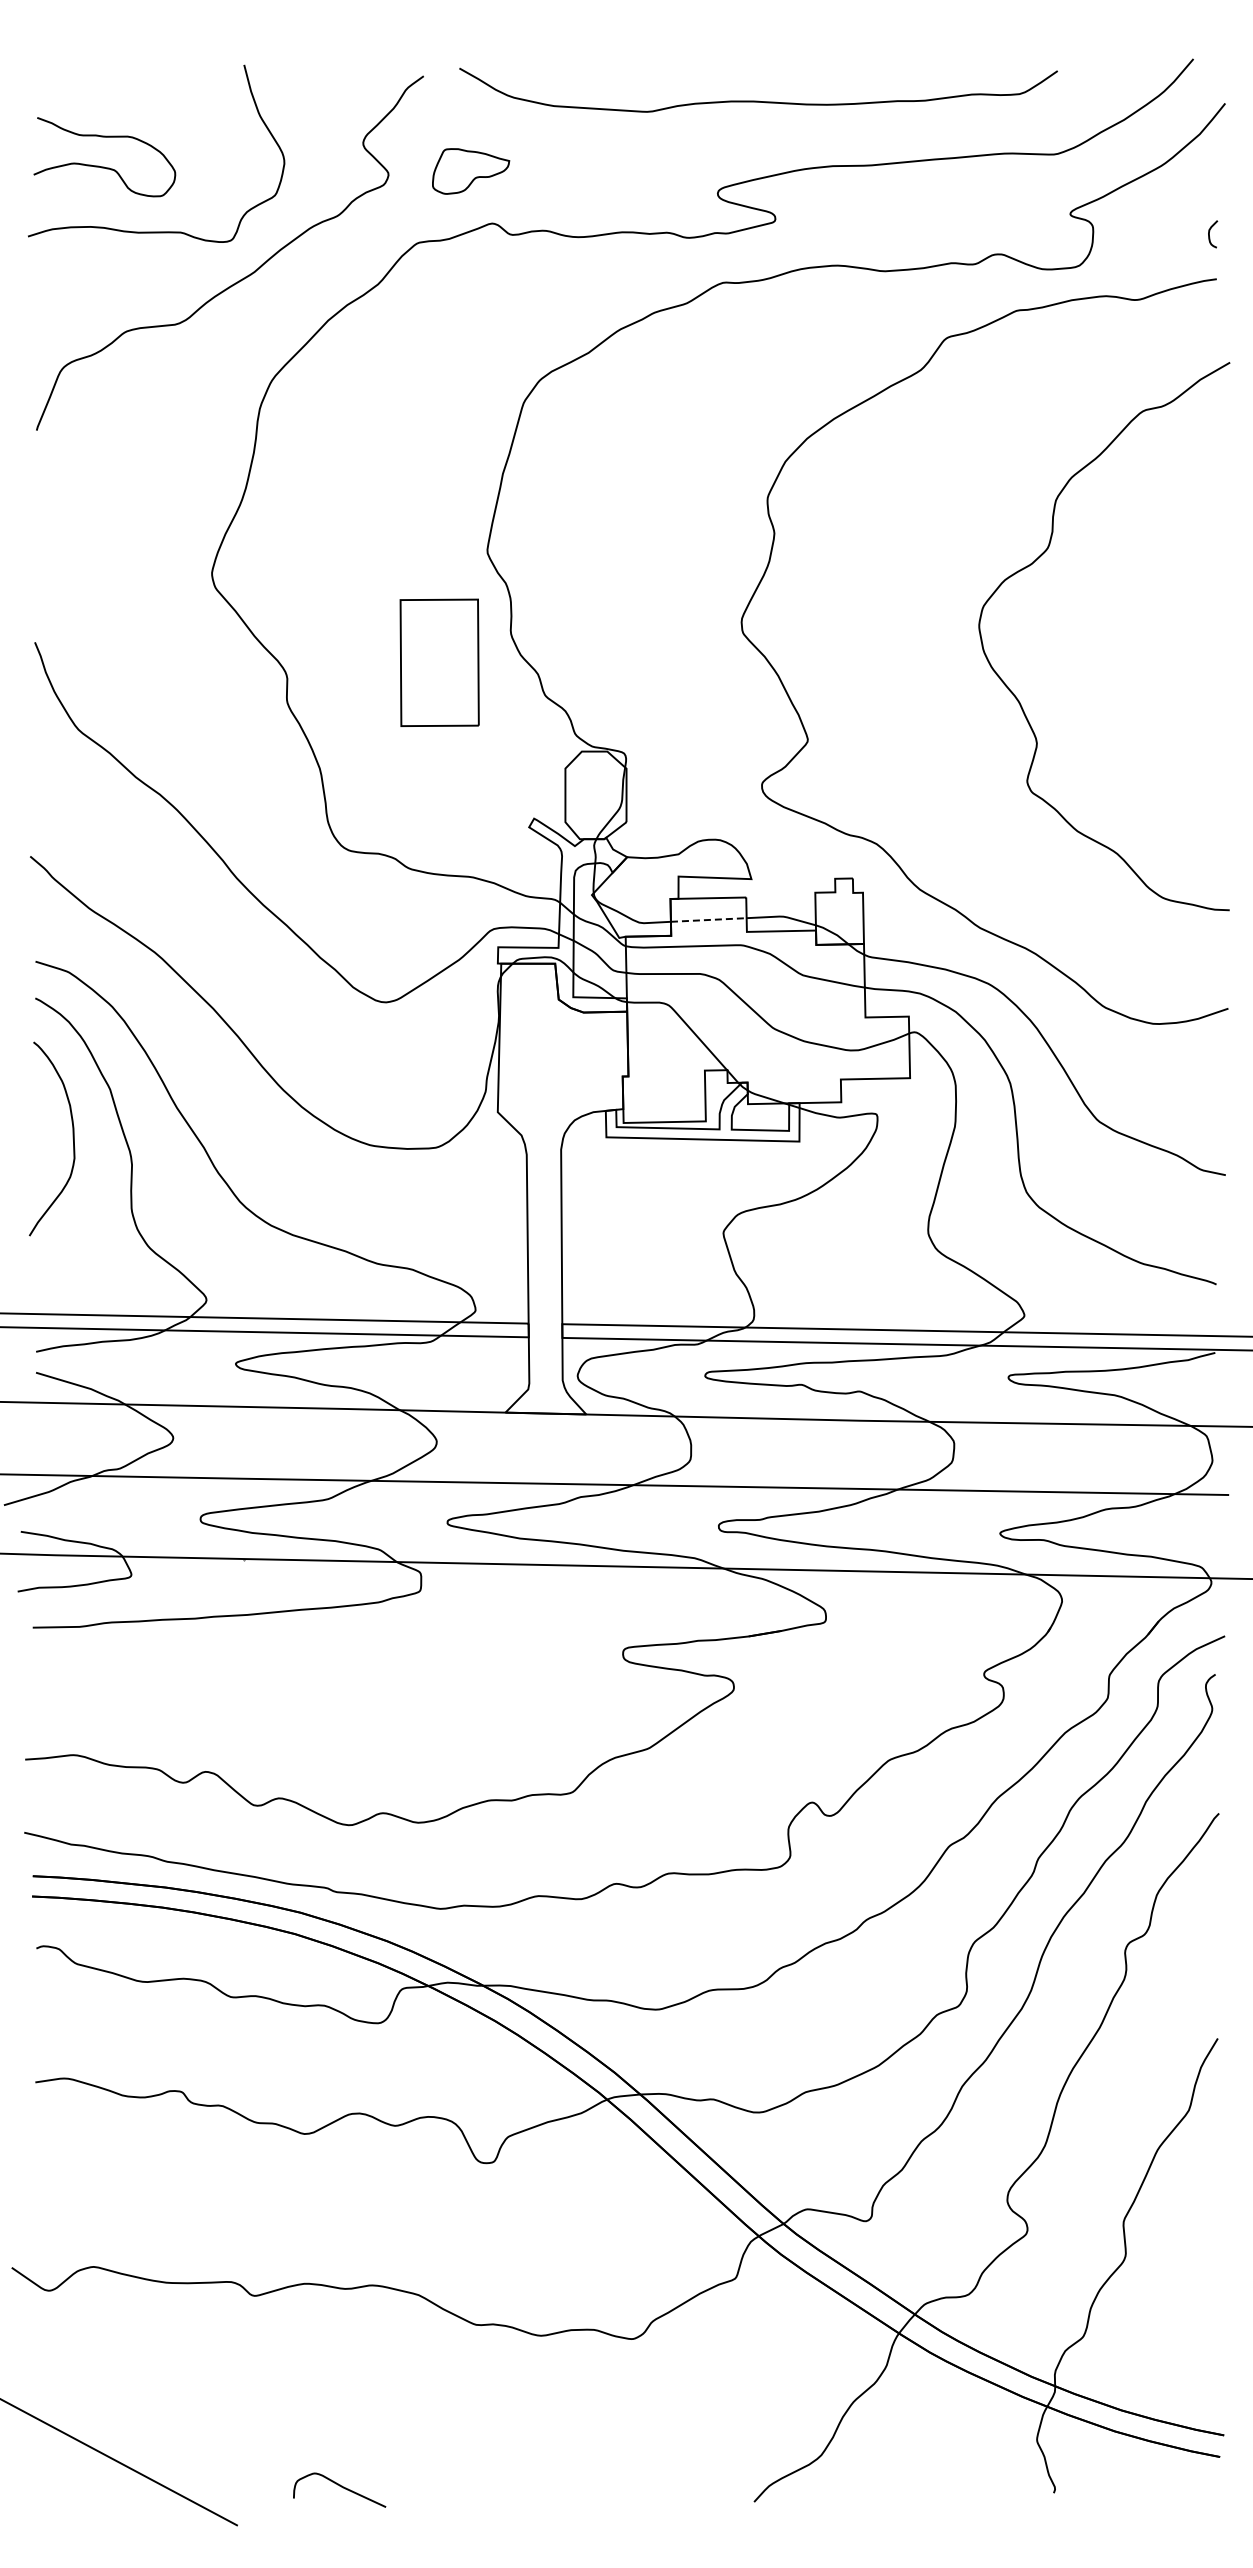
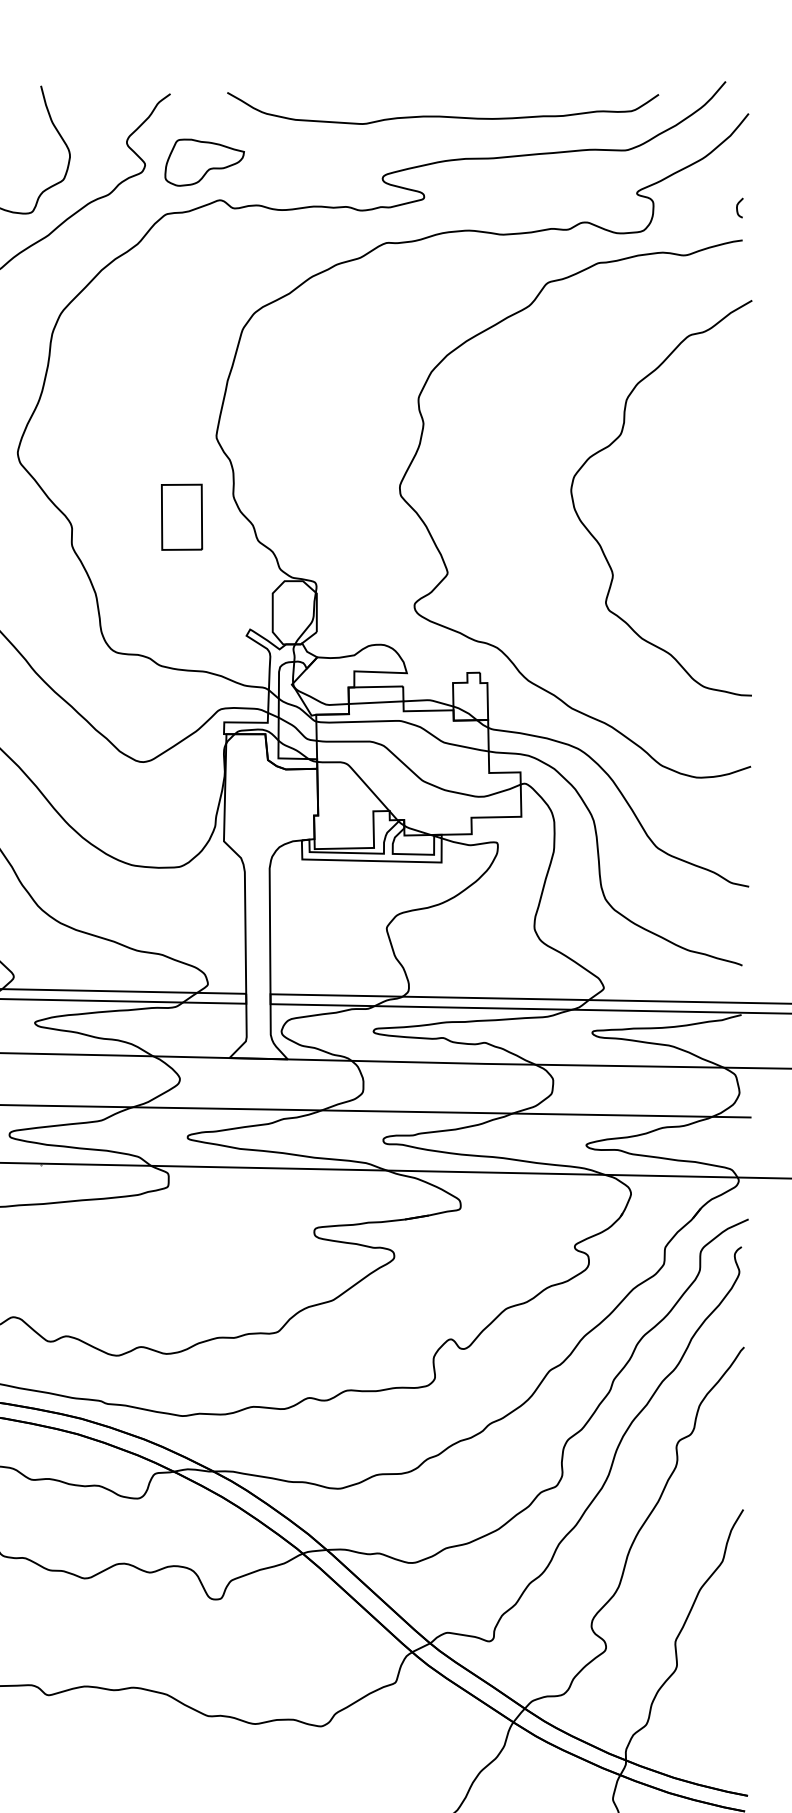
curve: (758, 100) -> (443, 115), moved
part: (470, 171) -> (204, 162), size x1.43
part: (439, 663) -> (181, 517), size x0.71
line: (708, 919) -> (375, 702), dashed -> solid

